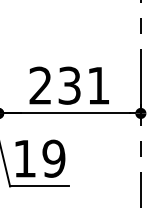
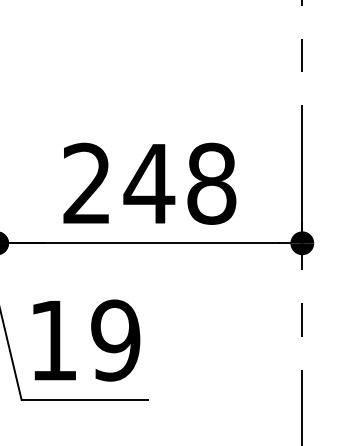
text: (83, 85) -> (179, 183), 231 -> 248

